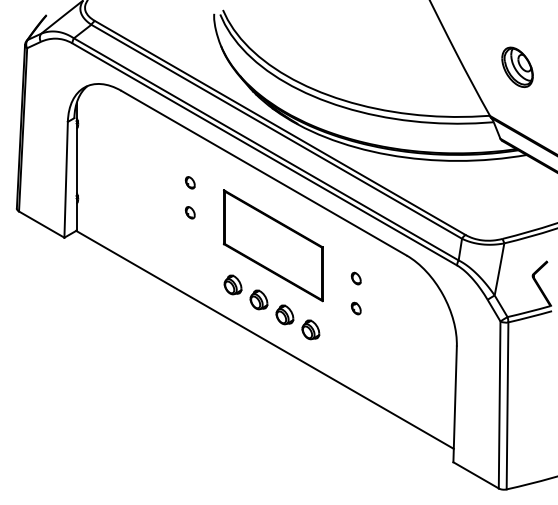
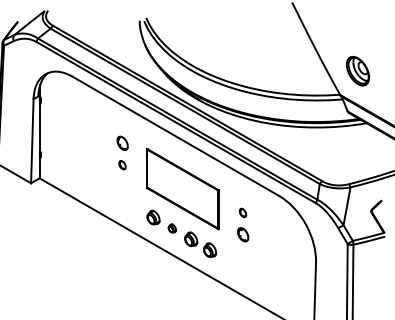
part: (517, 66) -> (357, 70), moved
part: (189, 182) -> (121, 143), size x1.6
part: (258, 299) -> (172, 228), size x0.6
part: (355, 308) -> (242, 234), size x1.6

